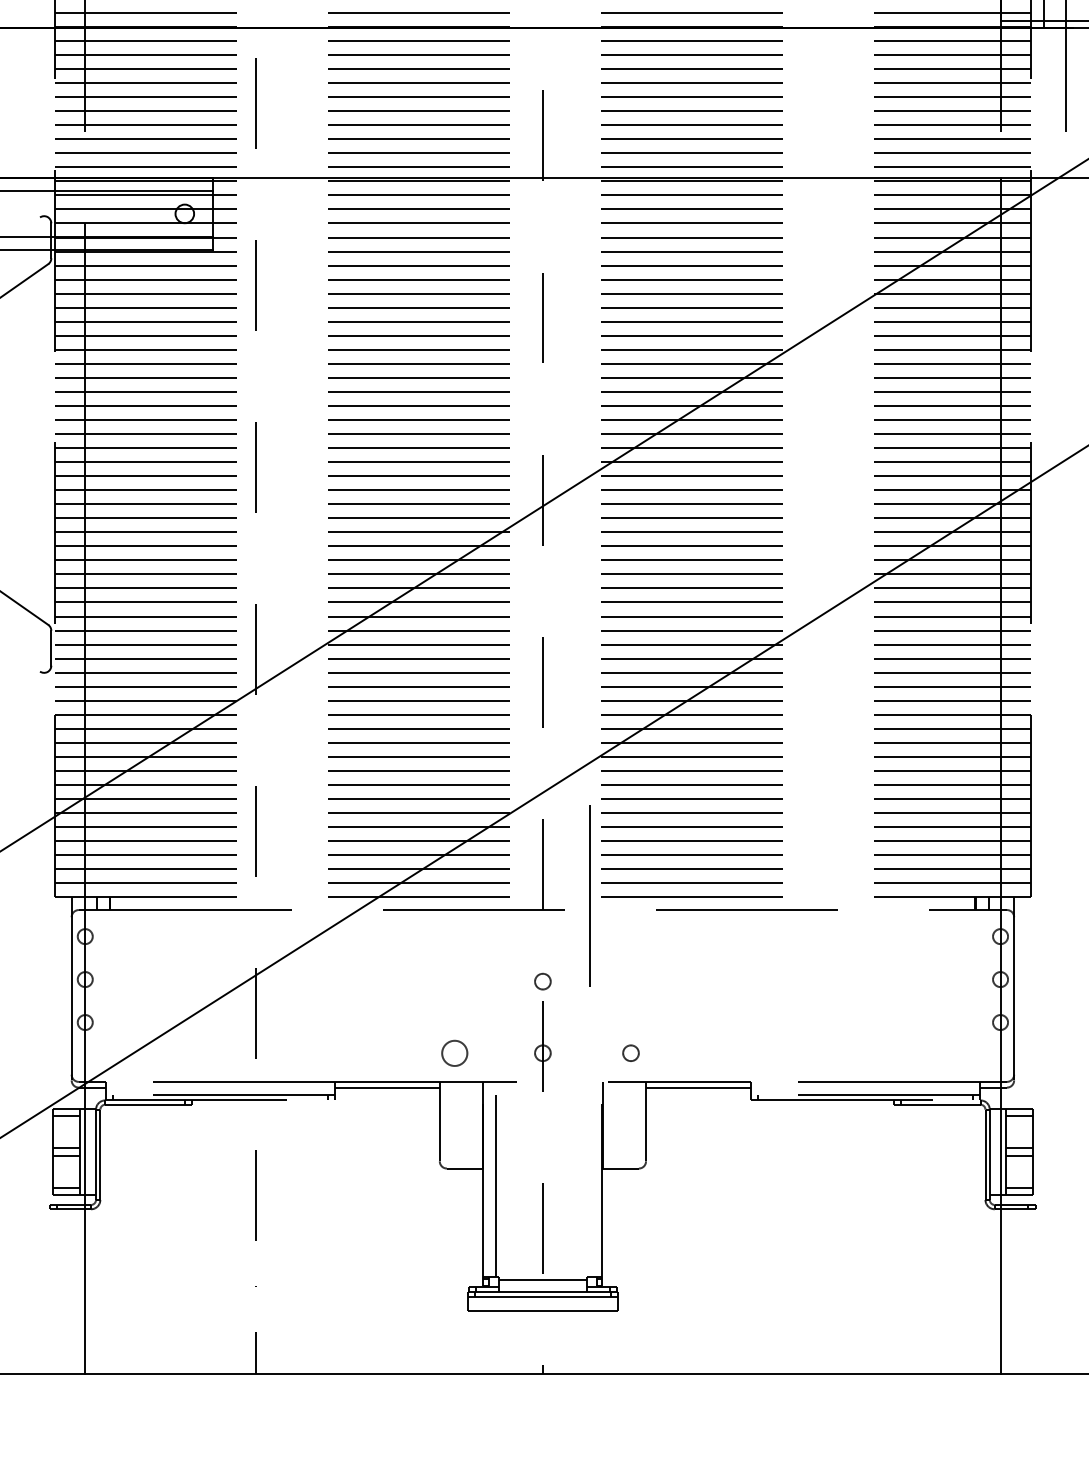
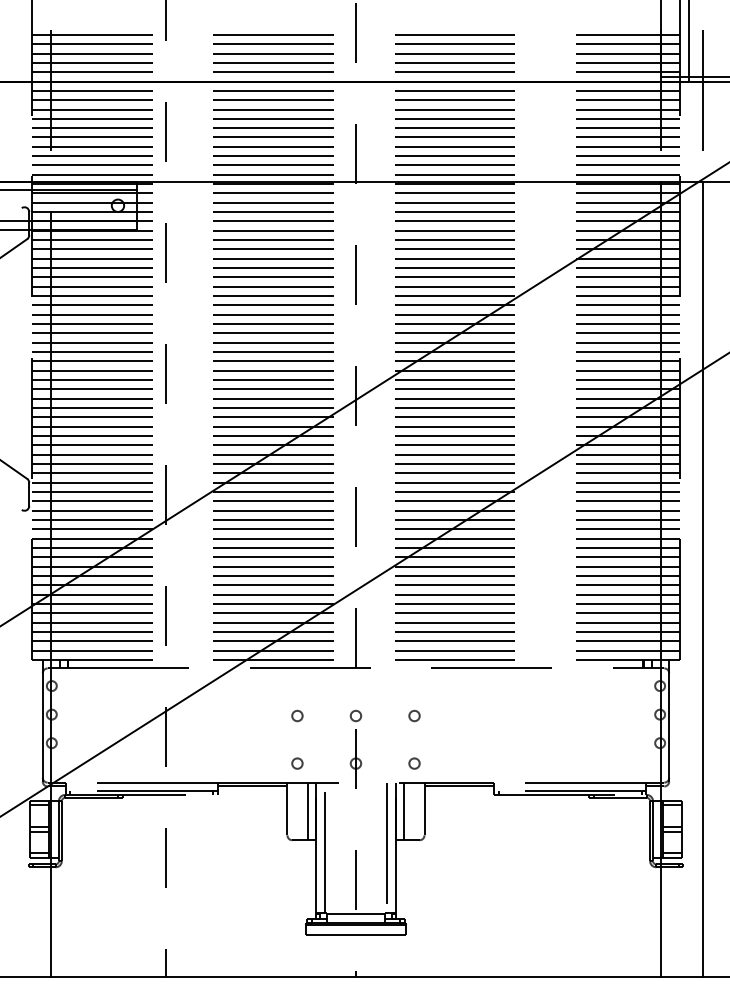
line: (1065, 774) -> (703, 578), added
line: (588, 896) -> (386, 843), moved
circle: (454, 980) -> (297, 715), added
circle: (630, 980) -> (414, 715), added
circle: (454, 1053) -> (297, 763), size x0.62
line: (469, 1125) -> (307, 811), added
line: (615, 1125) -> (404, 811), added

